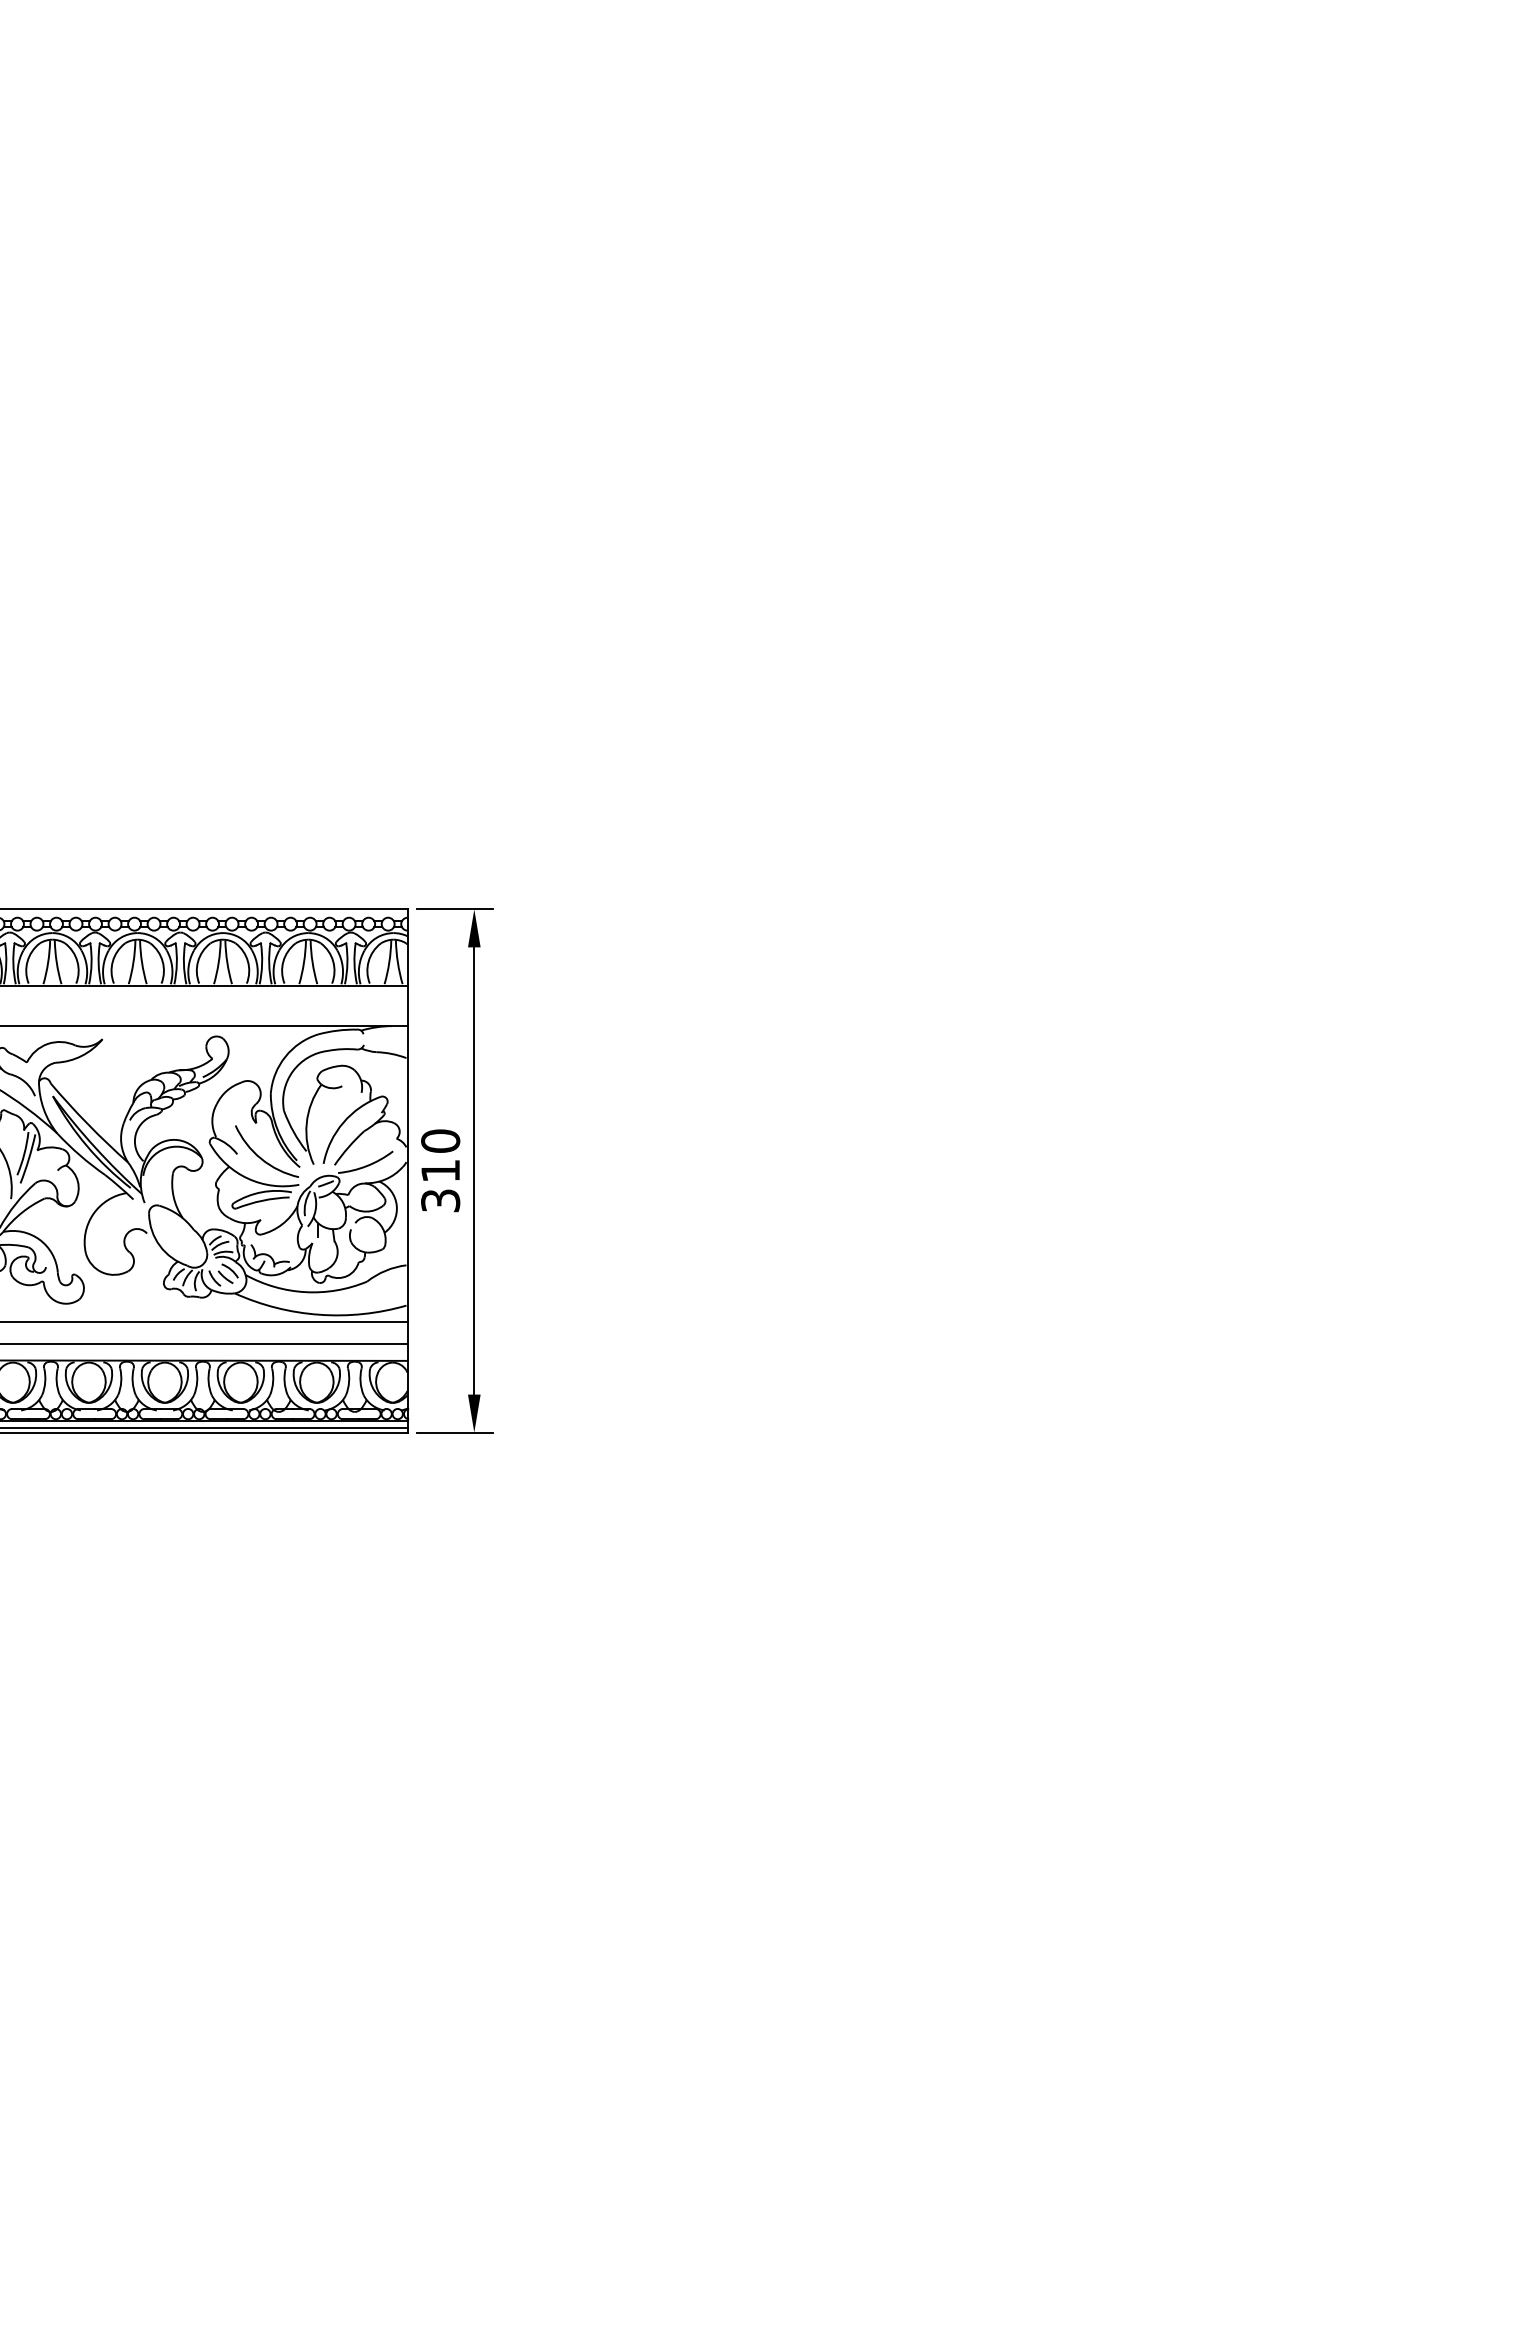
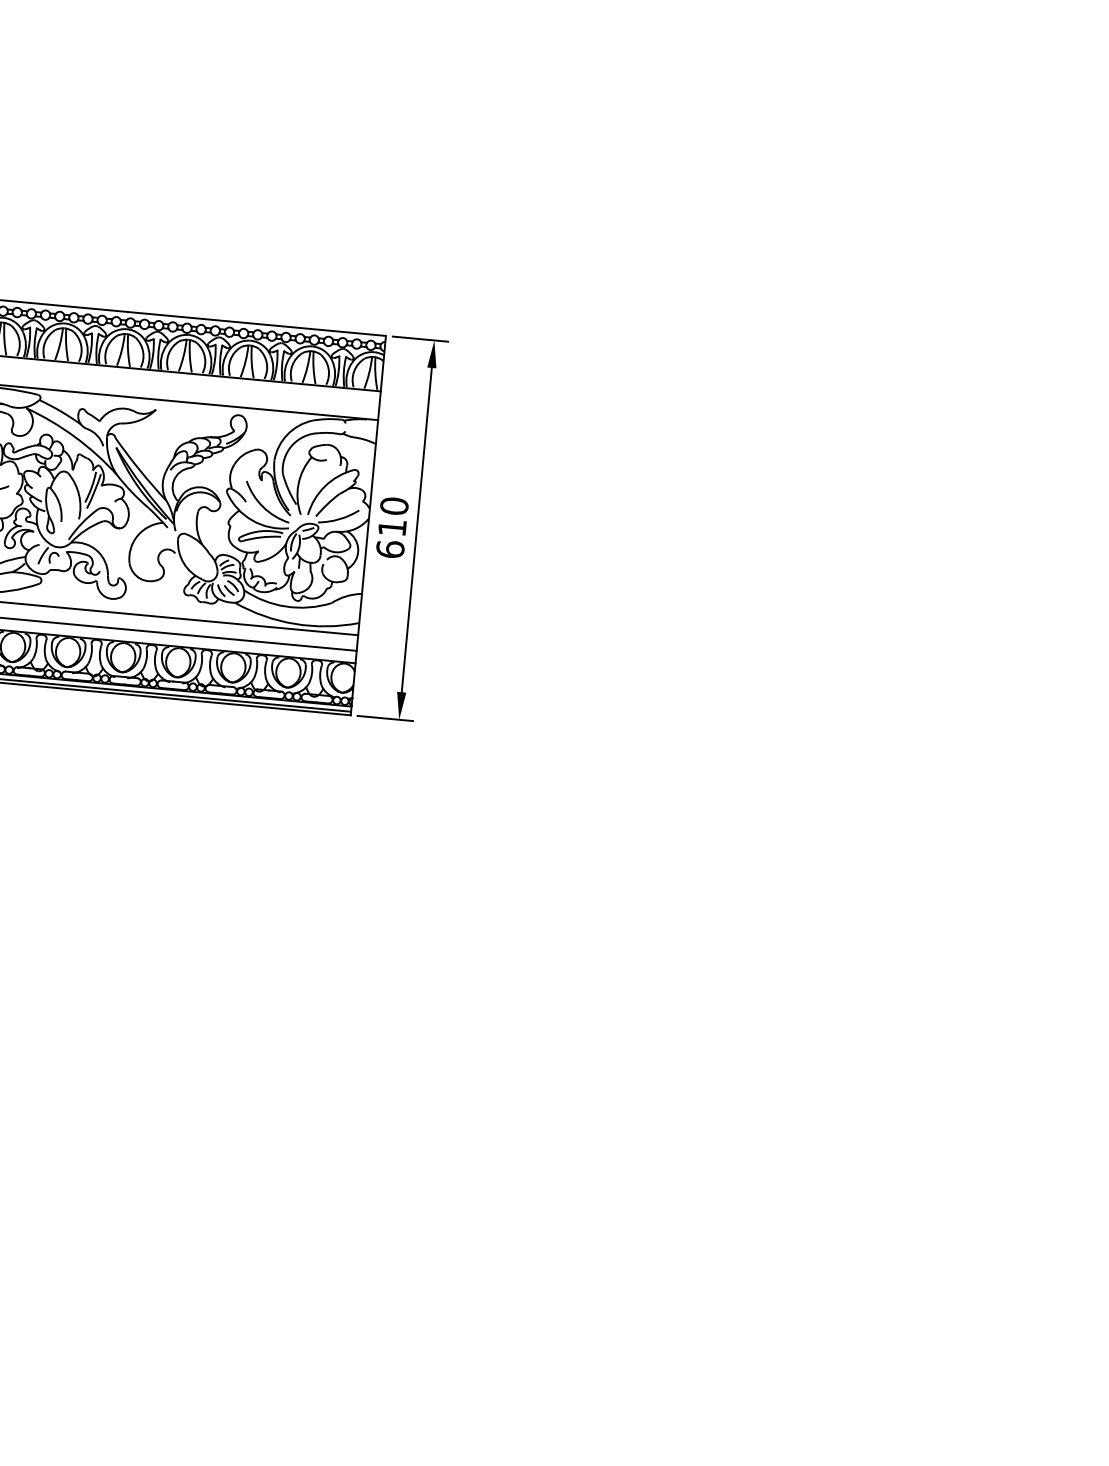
text: (440, 1200) -> (390, 549), 310 -> 610

